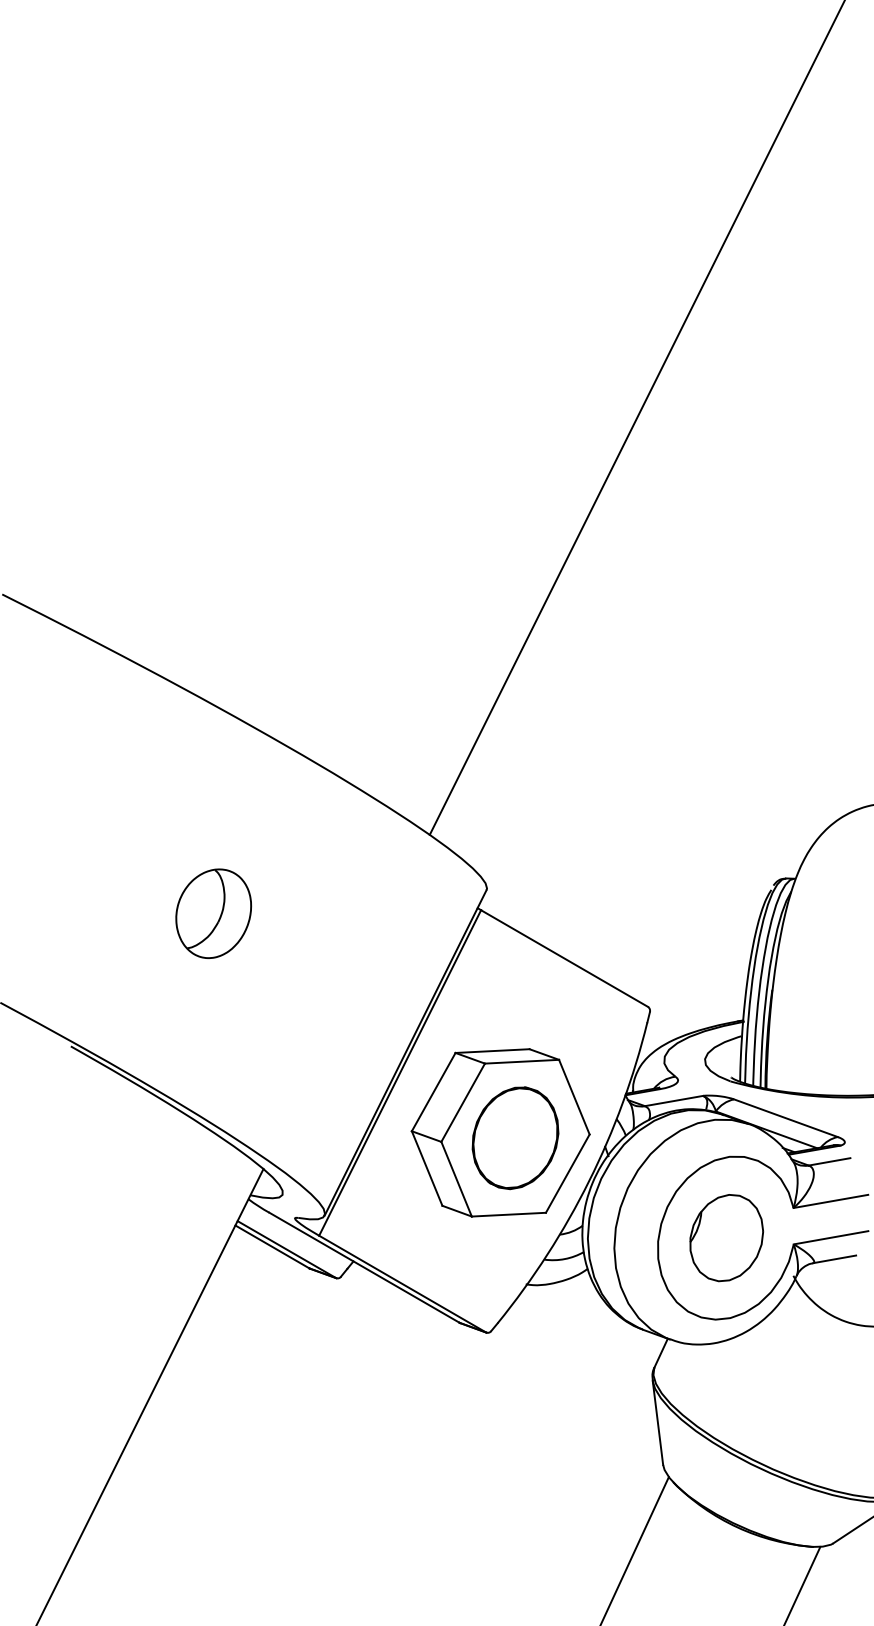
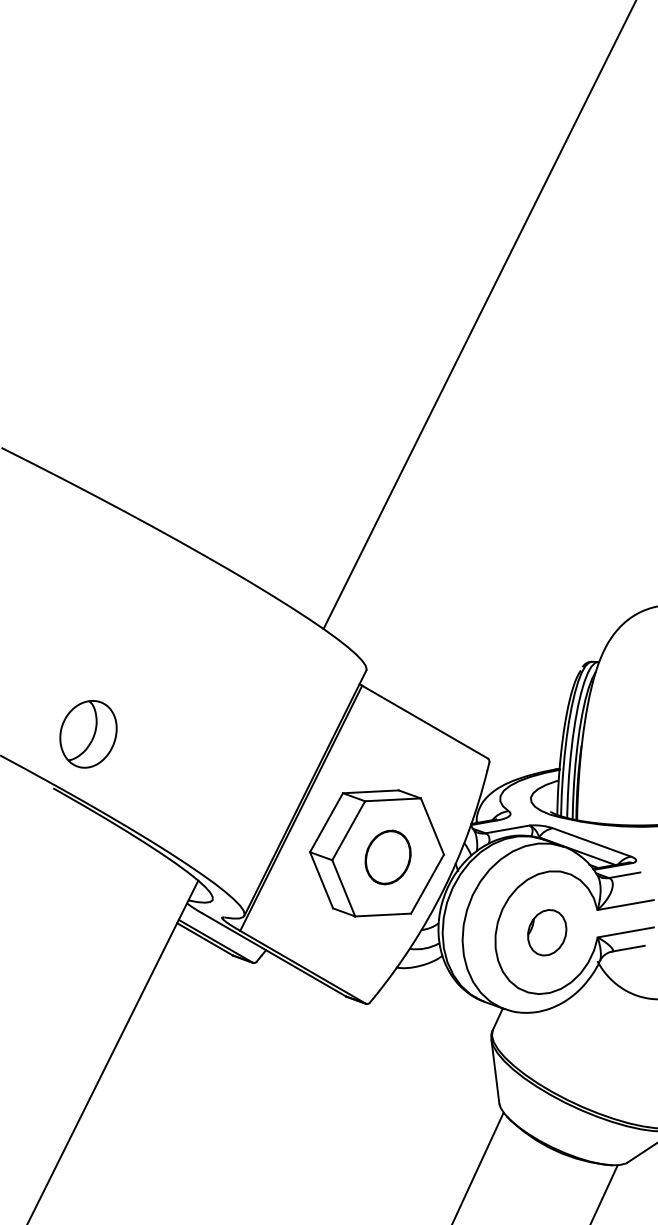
part: (213, 913) -> (88, 734), moved
part: (515, 1138) -> (388, 857), size x0.7
part: (726, 1238) -> (547, 932), size x0.7

